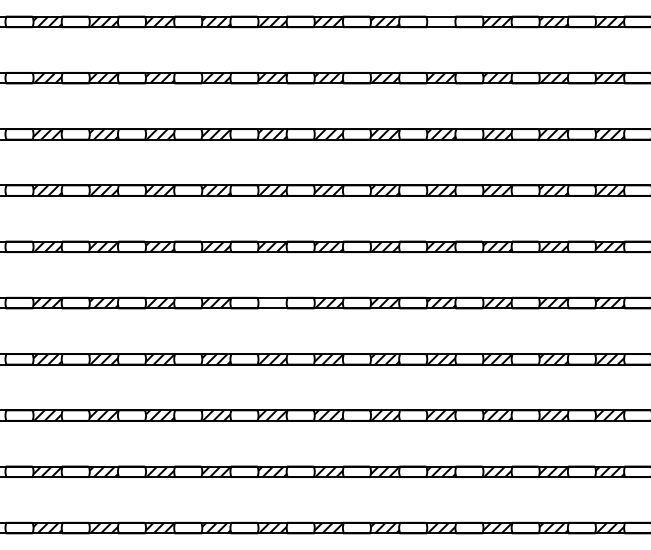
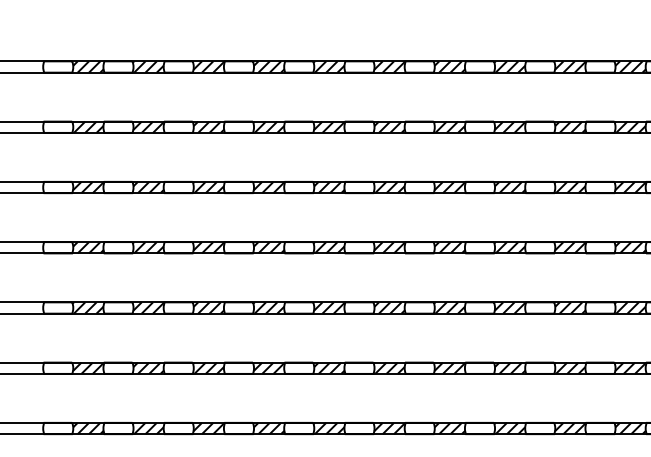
hatch: (440, 21) -> (509, 66), added
hatch: (272, 302) -> (329, 367), added

